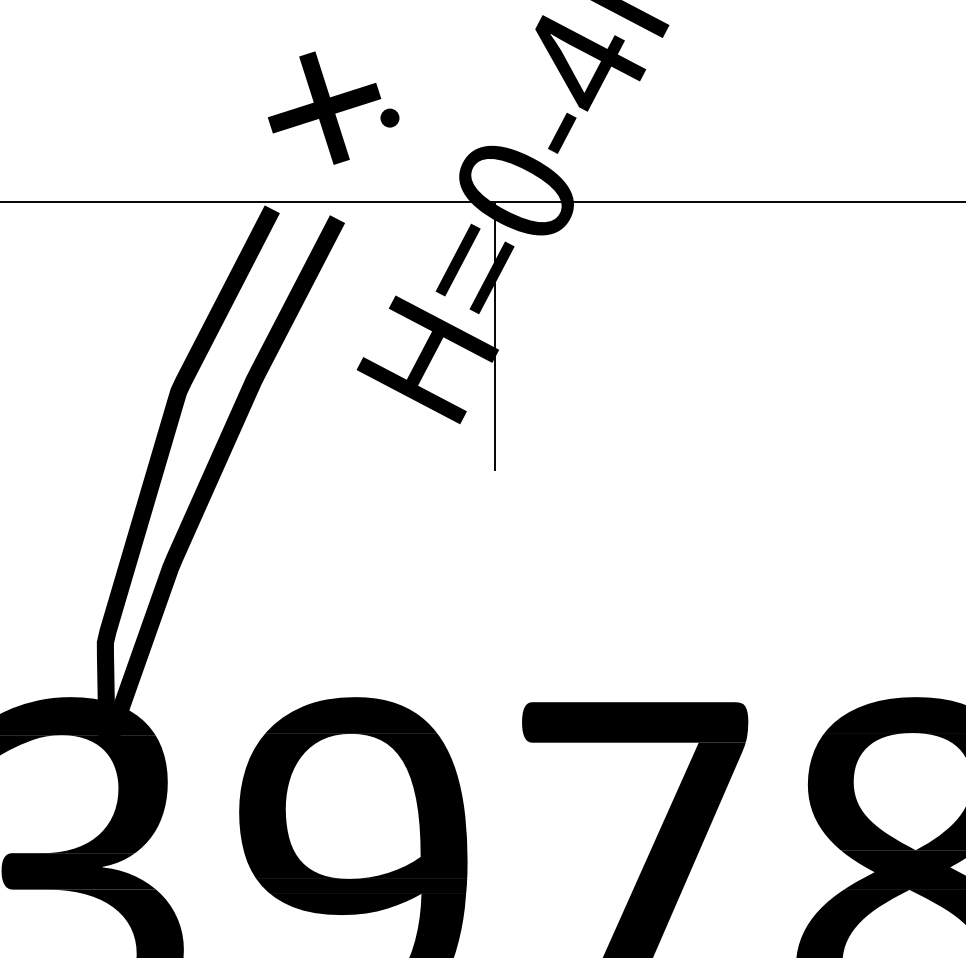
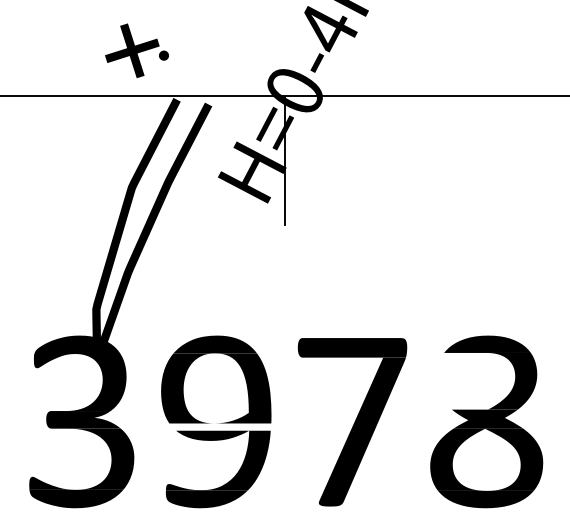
part: (333, 107) -> (136, 50), moved
fill: (862, 790) -> (462, 380), removed
fill: (362, 885) -> (220, 426), removed

